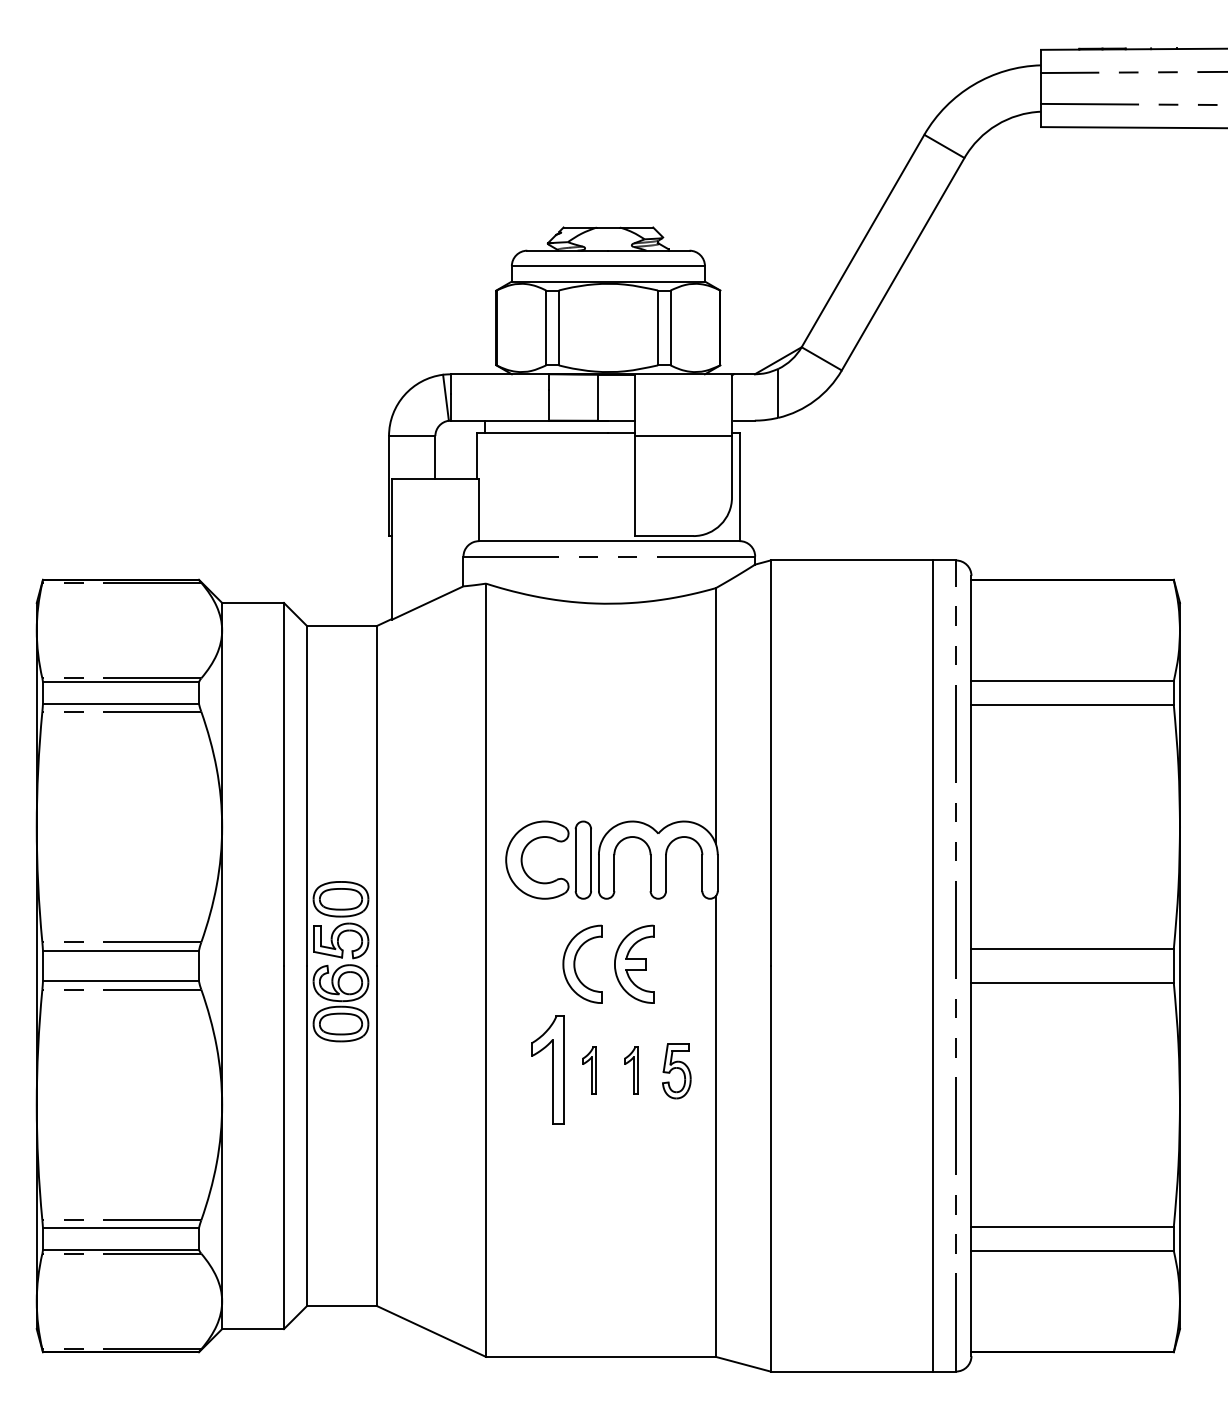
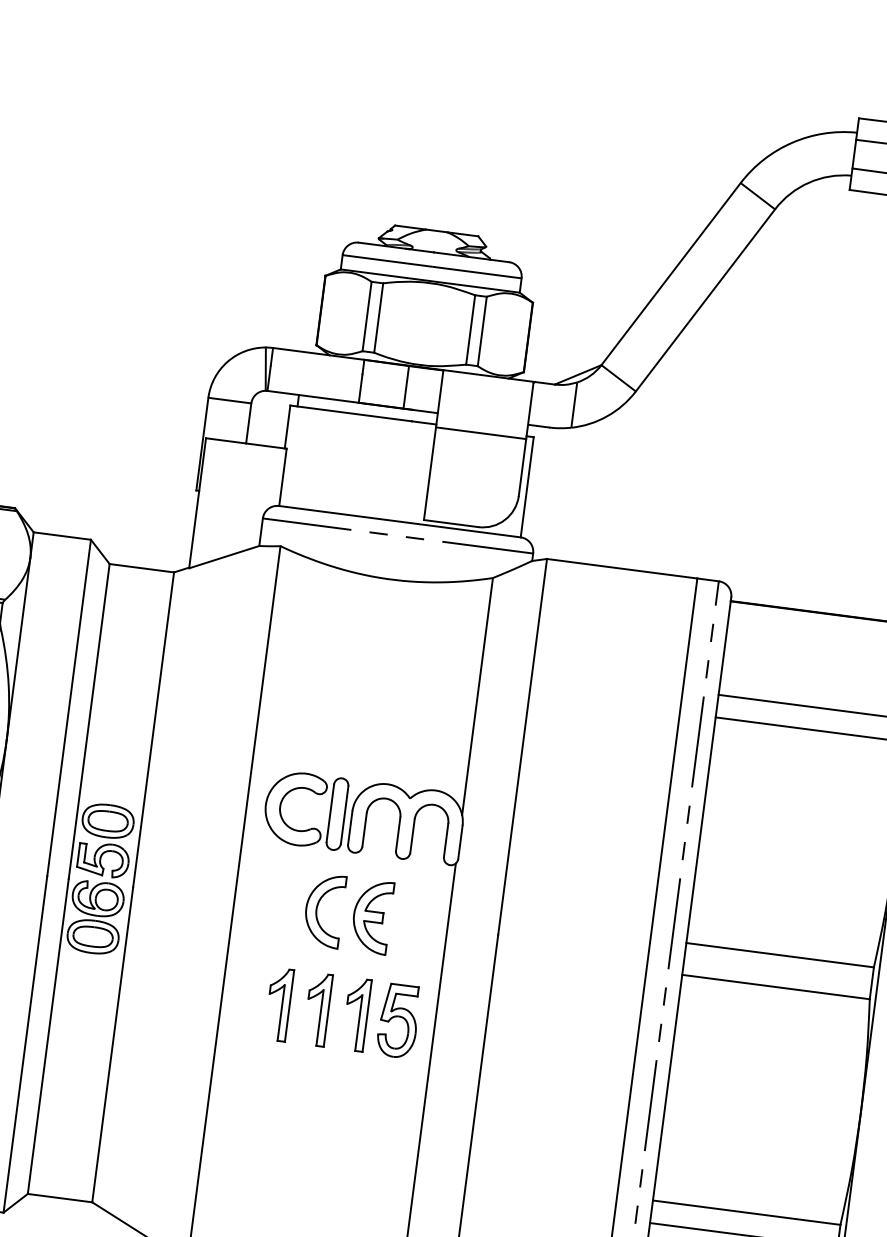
part: (547, 1070) -> (278, 1004), size x0.71
part: (589, 1070) -> (317, 1009), size x1.67
part: (631, 1070) -> (356, 1014), size x1.67
part: (676, 1071) -> (398, 1021), size x1.43

